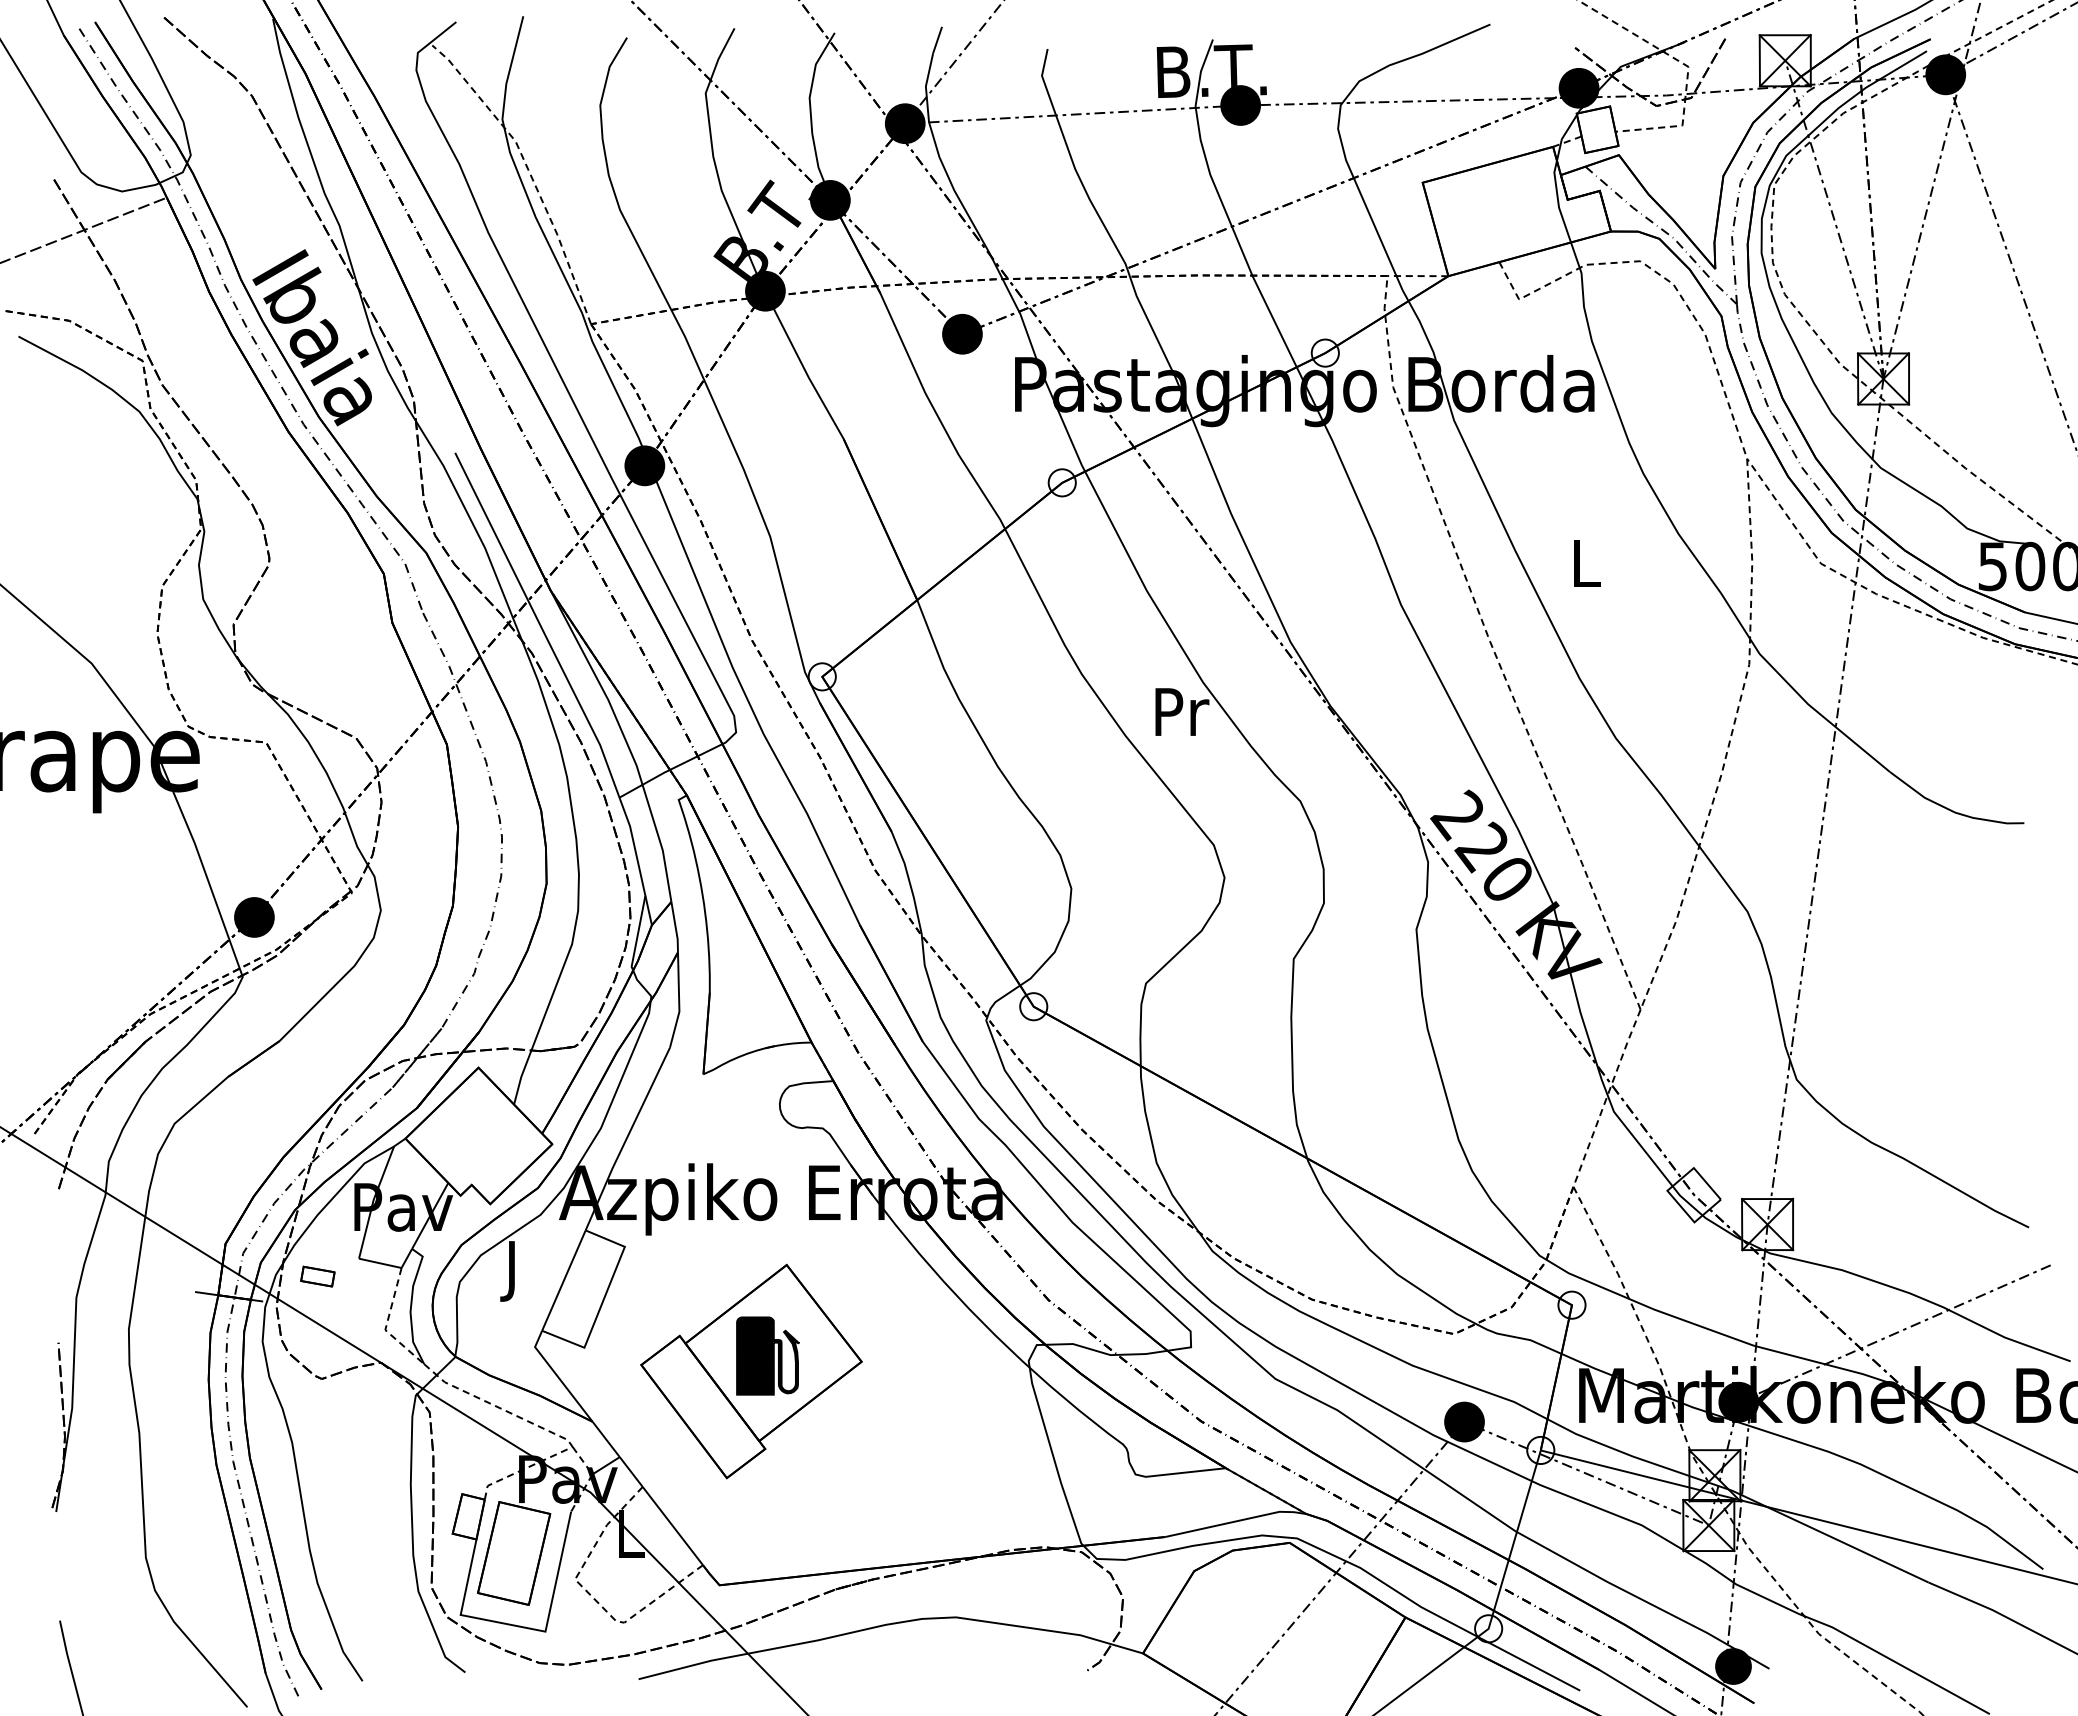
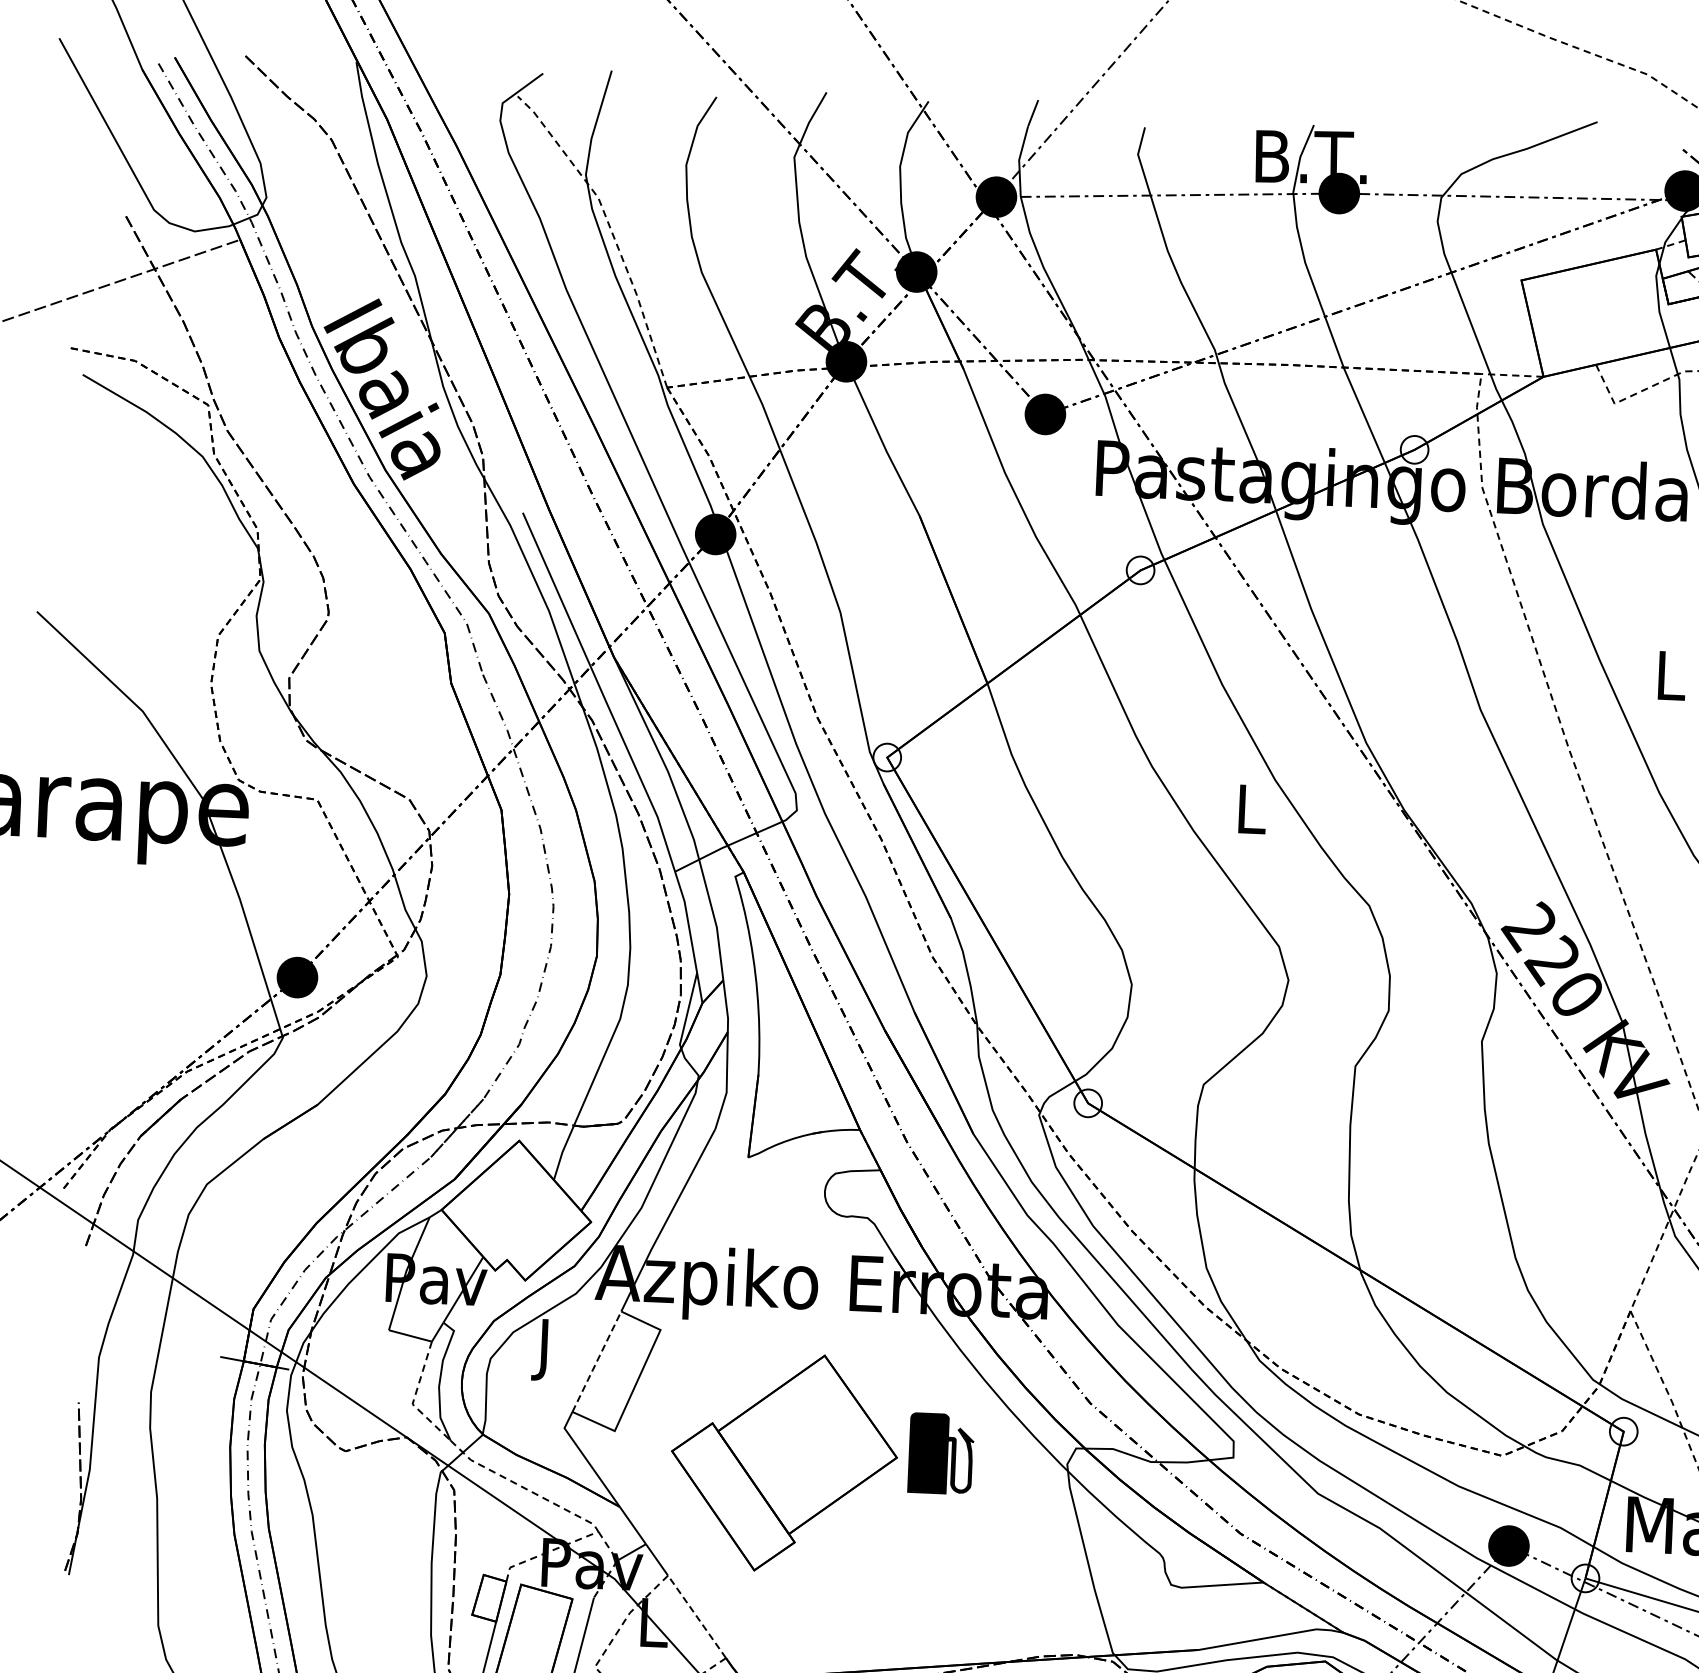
text: (1182, 711) -> (1253, 808), Pr -> L
part: (317, 1276) -> (345, 1346), removed
line: (563, 1280) -> (596, 1361), solid -> dashed
part: (767, 1355) -> (940, 1453), moved
line: (672, 1525) -> (696, 1616), solid -> dashed

